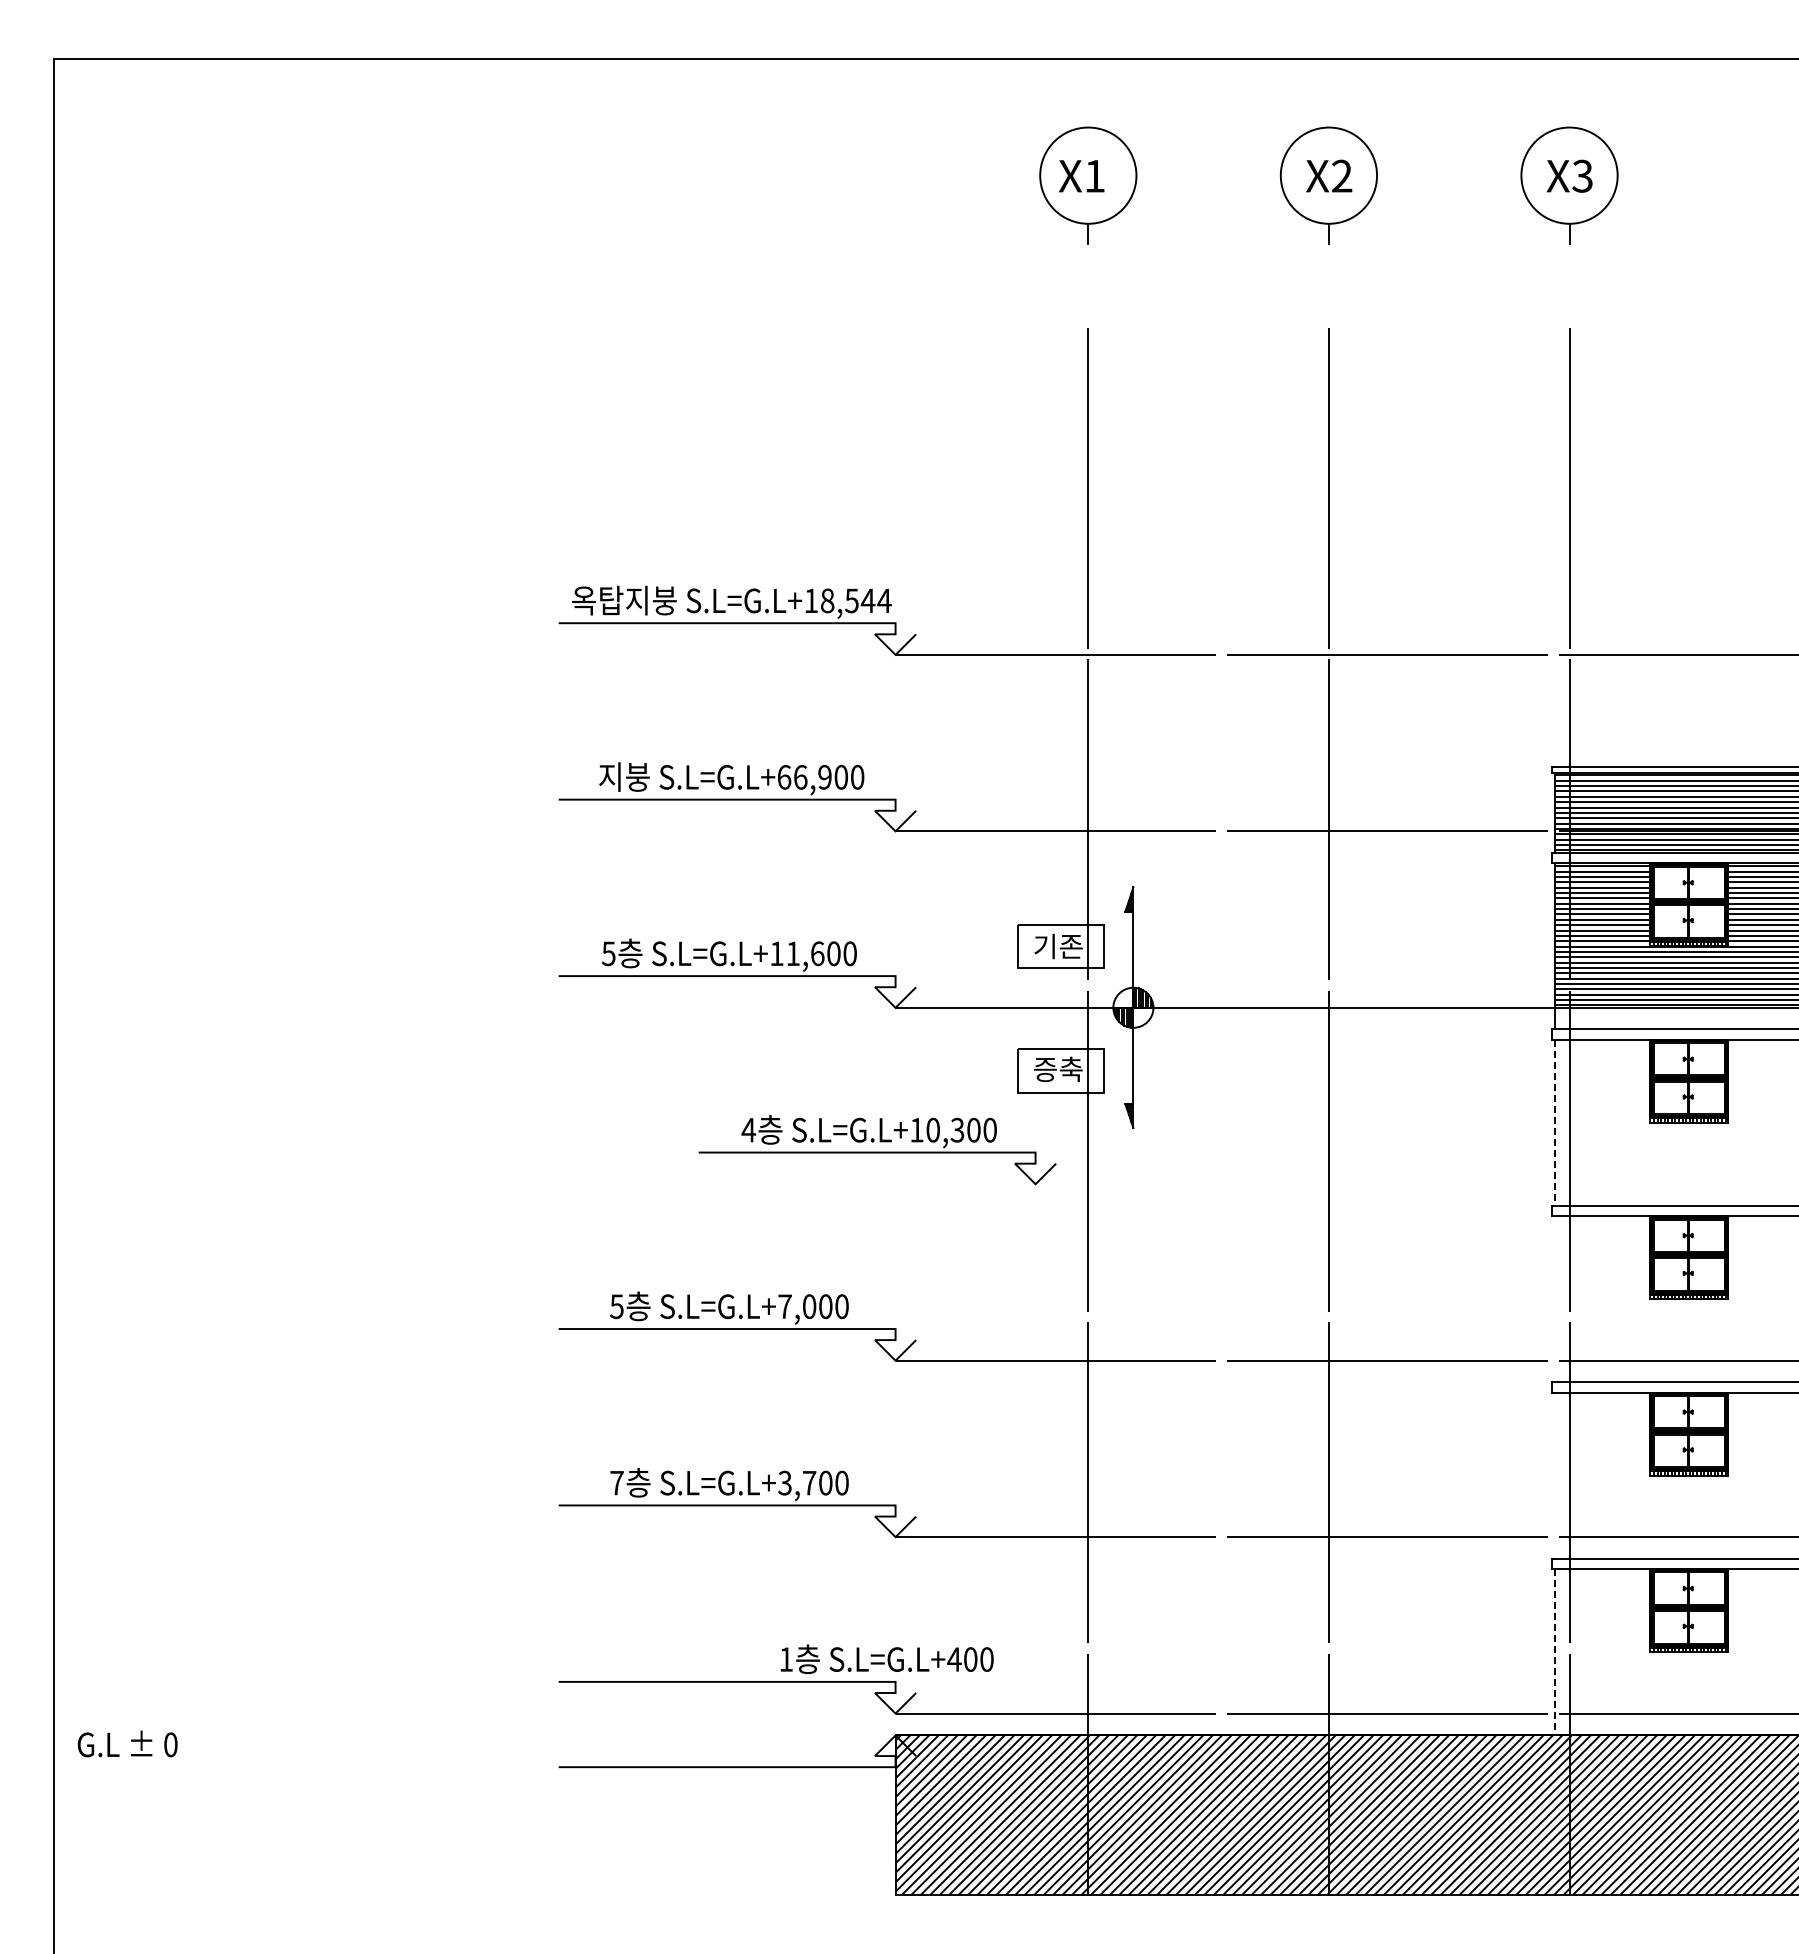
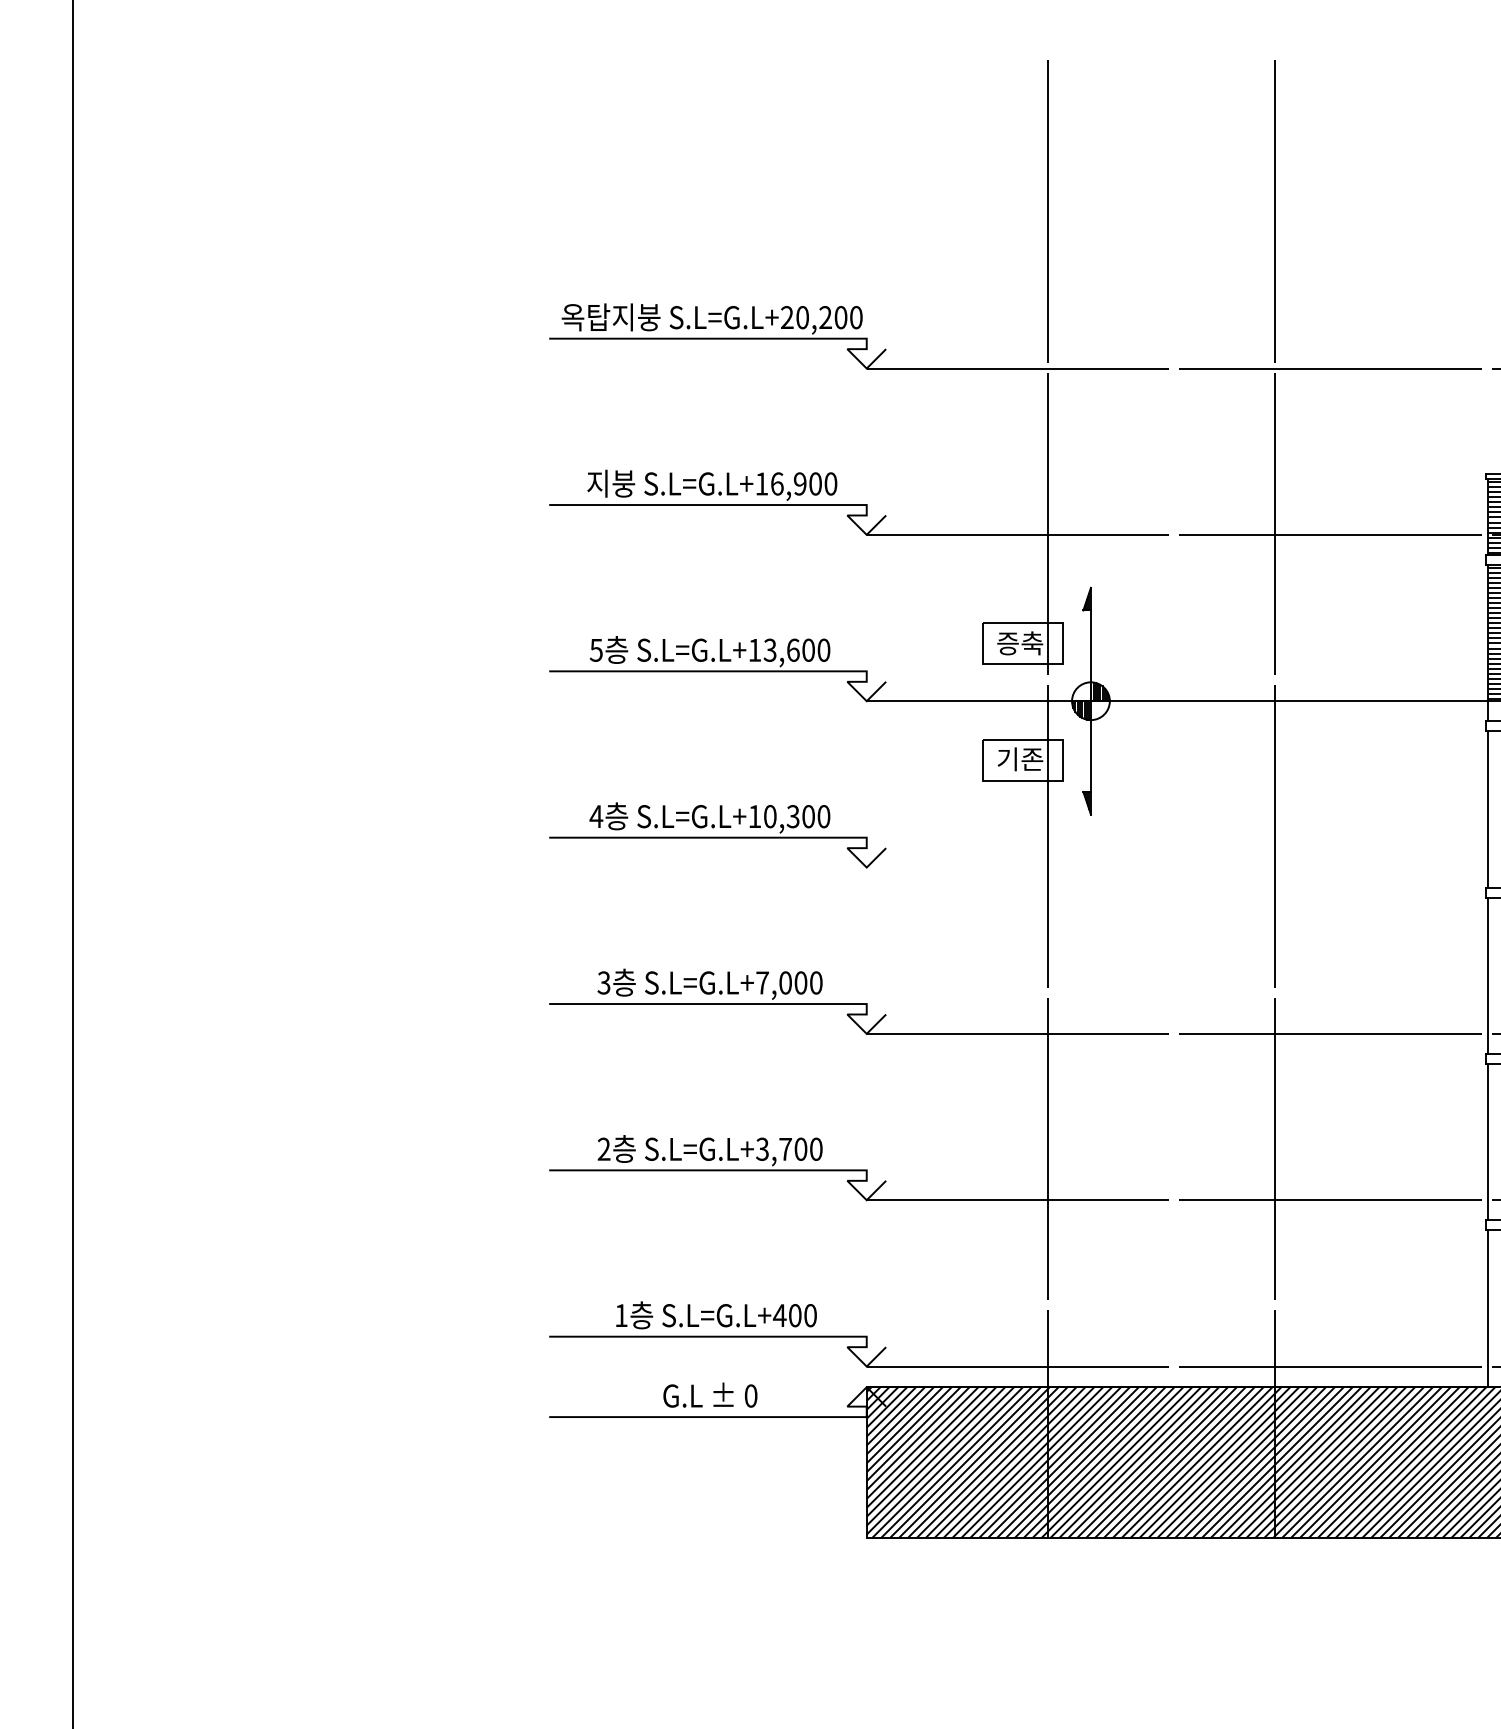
text: (847, 600) -> (821, 317), S.L=G.L+18,544 -> S.L=G.L+20,200
text: (784, 777) -> (762, 484), S.L=G.L+66,900 -> S.L=G.L+16,900
text: (1058, 946) -> (1020, 643), 기존 -> 증축
text: (792, 953) -> (769, 650), S.L=G.L+11,600 -> S.L=G.L+13,600
text: (1058, 1069) -> (1020, 759), 증축 -> 기존
line: (1554, 1122) -> (1487, 809), dashed -> solid
part: (877, 1150) -> (717, 835), moved
line: (1554, 1299) -> (1487, 976), added
text: (616, 1306) -> (603, 982), 5 -> 3
line: (1554, 1475) -> (1487, 1142), added
text: (616, 1482) -> (603, 1148), 7 -> 2
line: (1554, 1652) -> (1487, 1308), dashed -> solid
text: (887, 1658) -> (716, 1314), moved
text: (127, 1743) -> (710, 1394), moved

